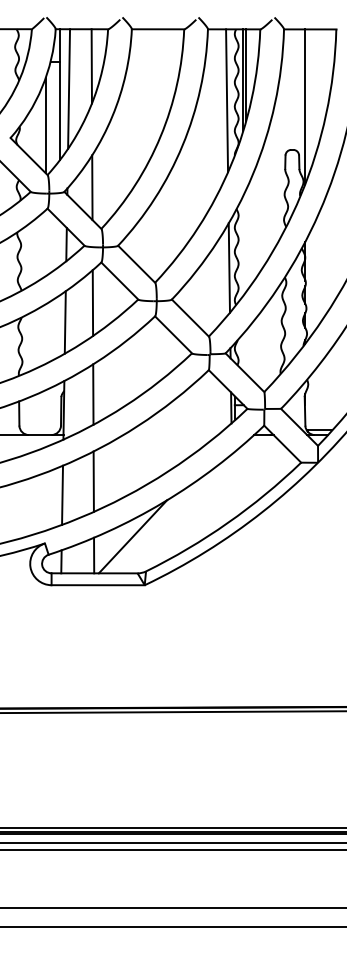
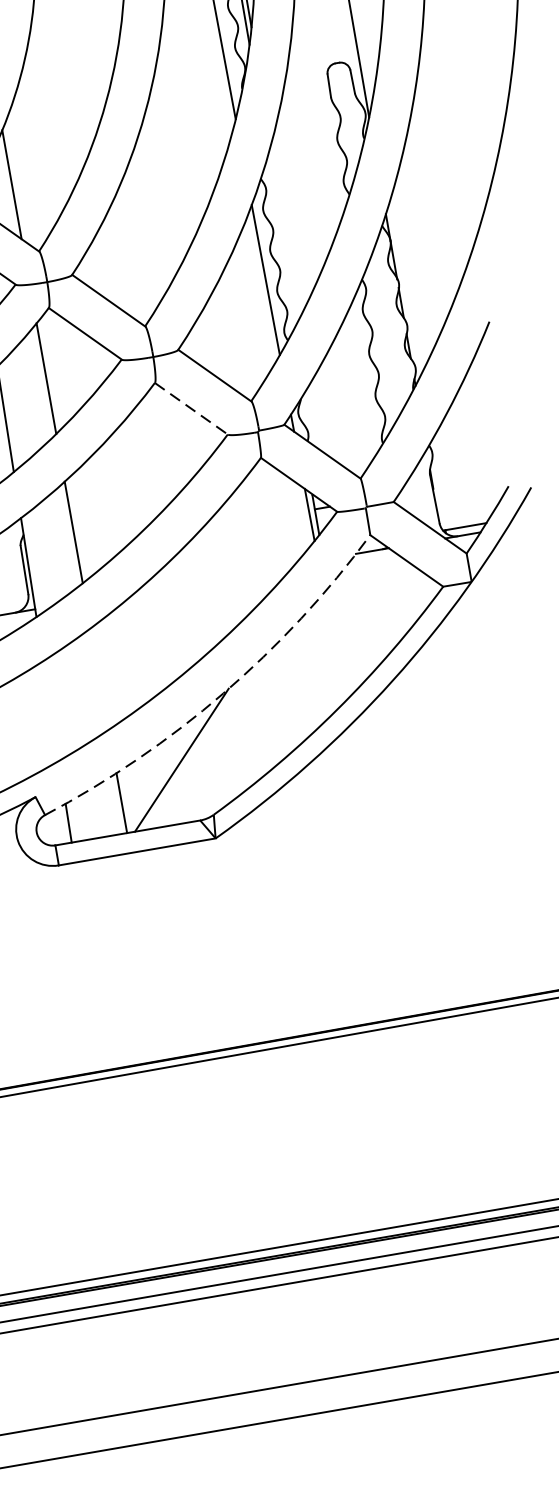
line: (173, 335) -> (191, 409), solid -> dashed
line: (93, 481) -> (99, 678), removed
line: (62, 494) -> (50, 709), removed
arc: (163, 502) -> (223, 693), solid -> dashed

